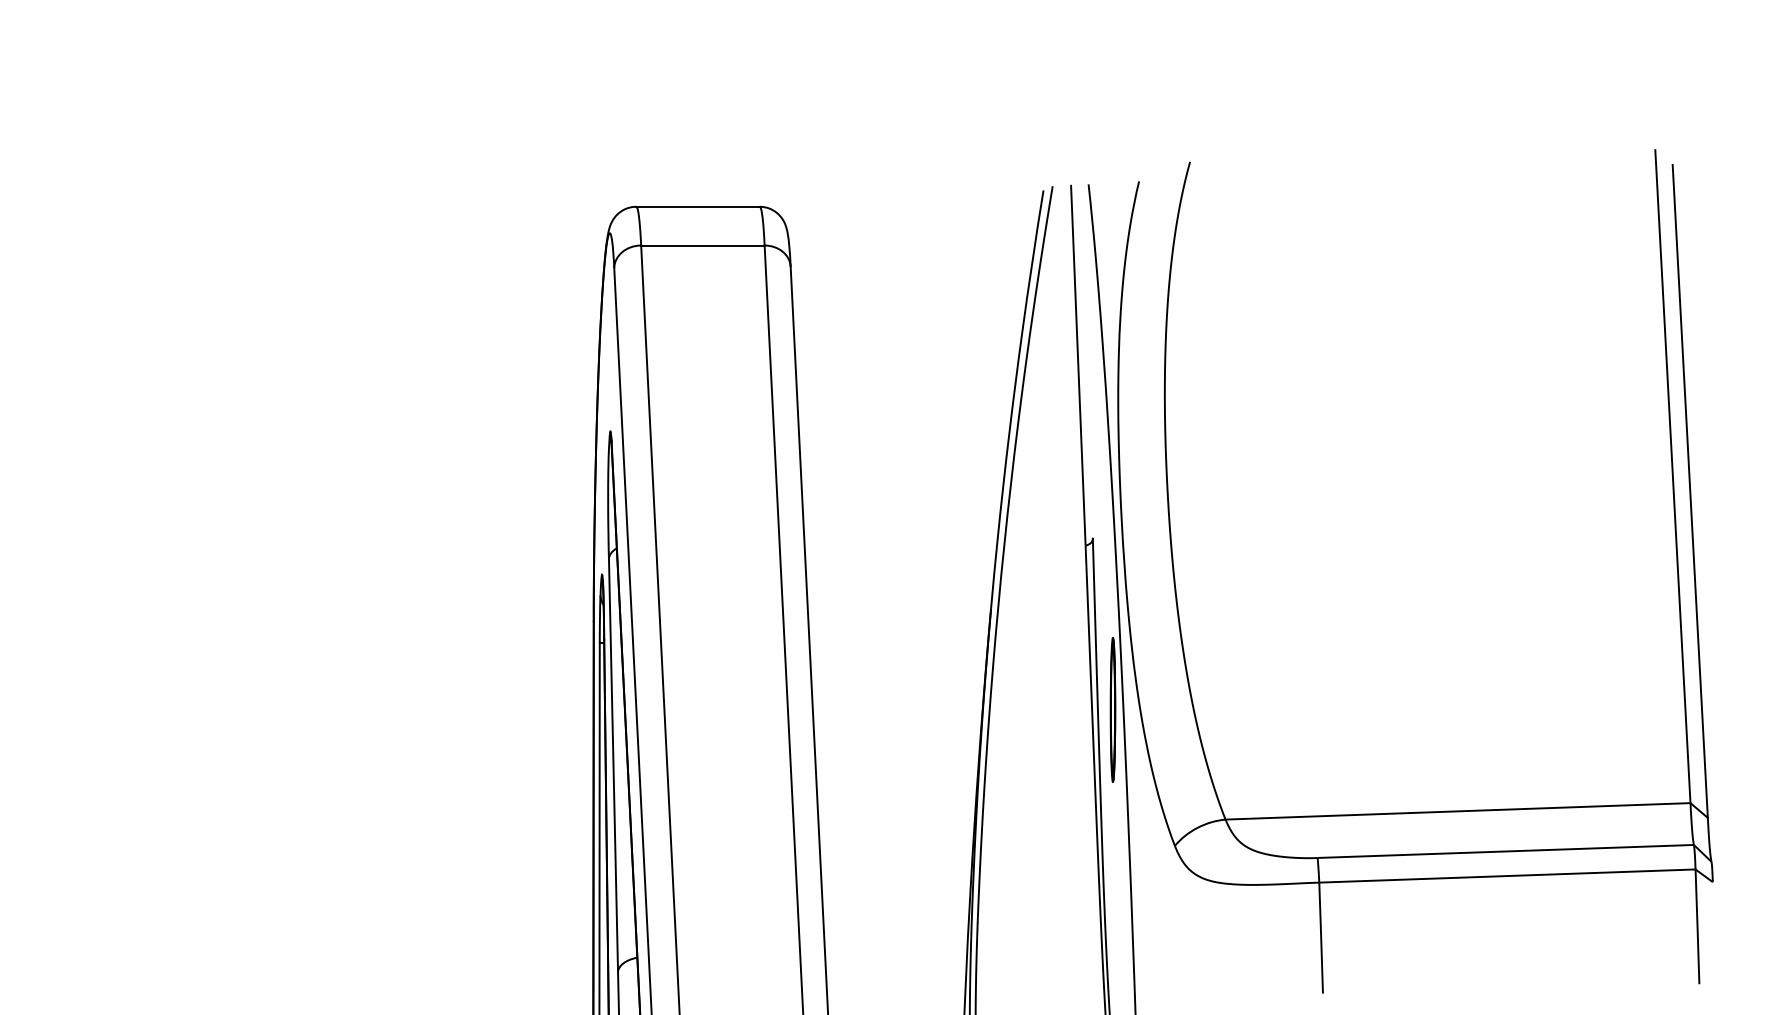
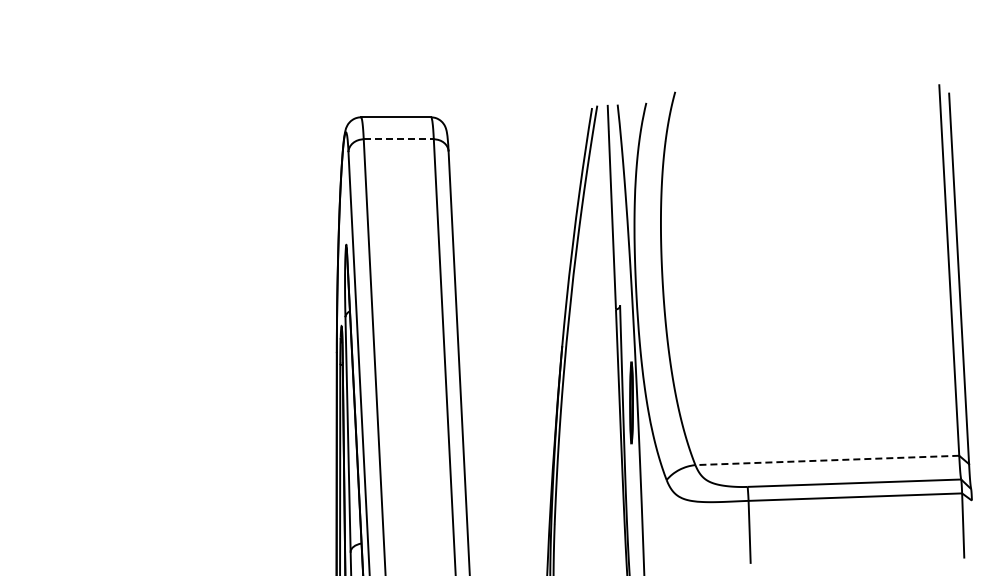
line: (704, 245) -> (399, 139), solid -> dashed
line: (1456, 811) -> (826, 460), solid -> dashed

